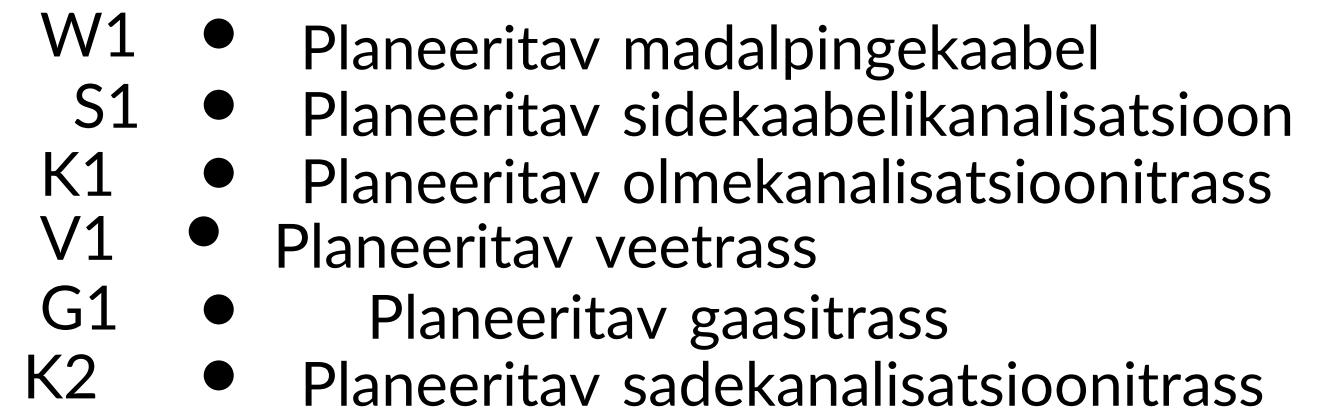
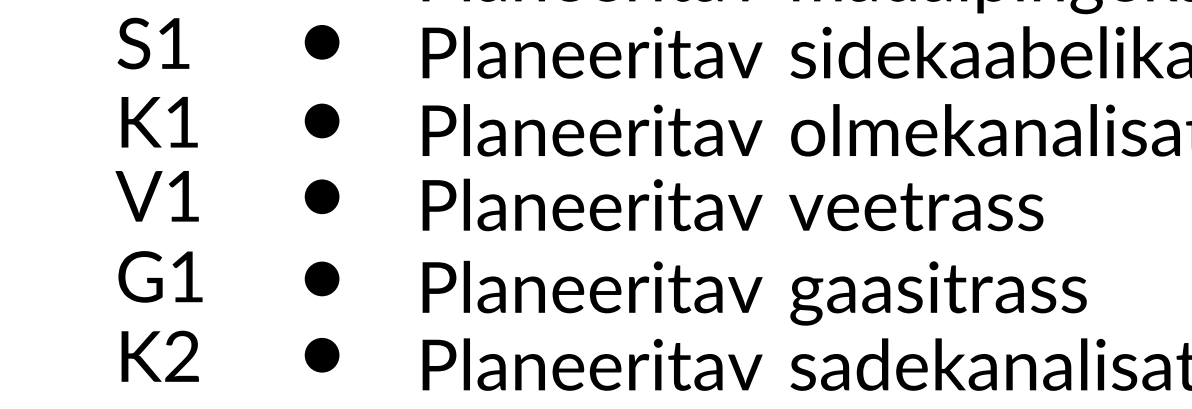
text: (105, 105) -> (153, 43), moved
part: (203, 231) -> (321, 196), moved
text: (546, 245) -> (732, 205), moved
text: (659, 321) -> (754, 292), moved
text: (61, 376) -> (159, 356), moved

